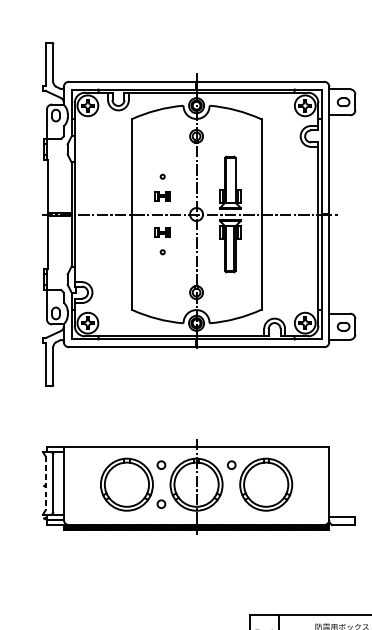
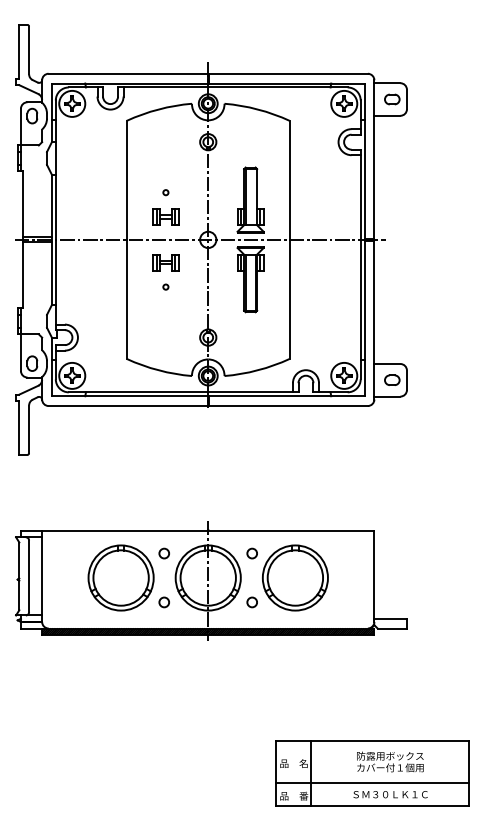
part: (162, 195) -> (165, 216), size x1.43
part: (162, 232) -> (165, 262), size x1.43
line: (45, 483) -> (19, 576), dashed -> solid
circle: (231, 504) -> (251, 602), added

